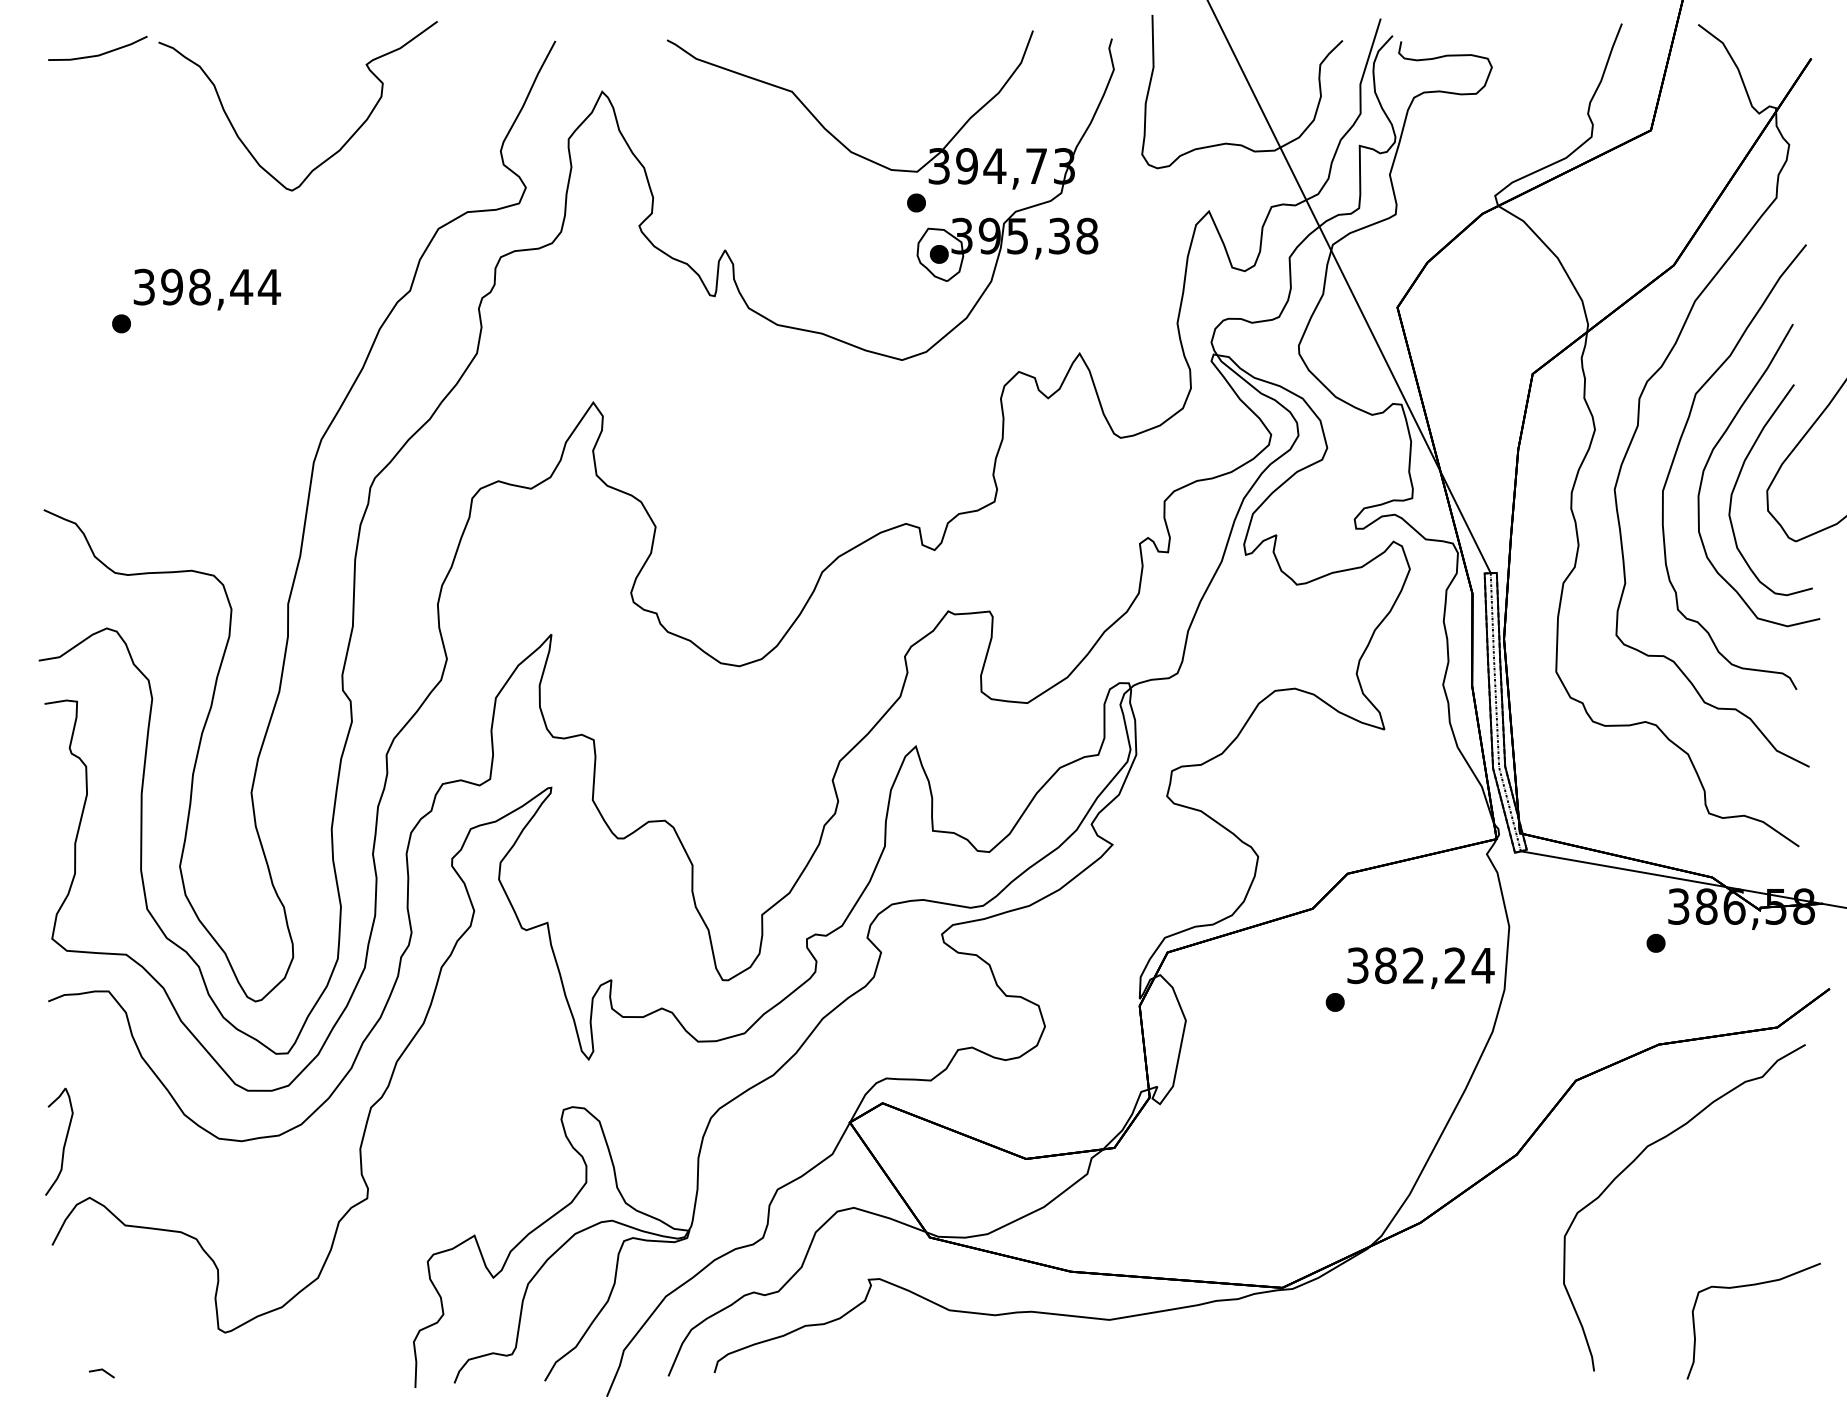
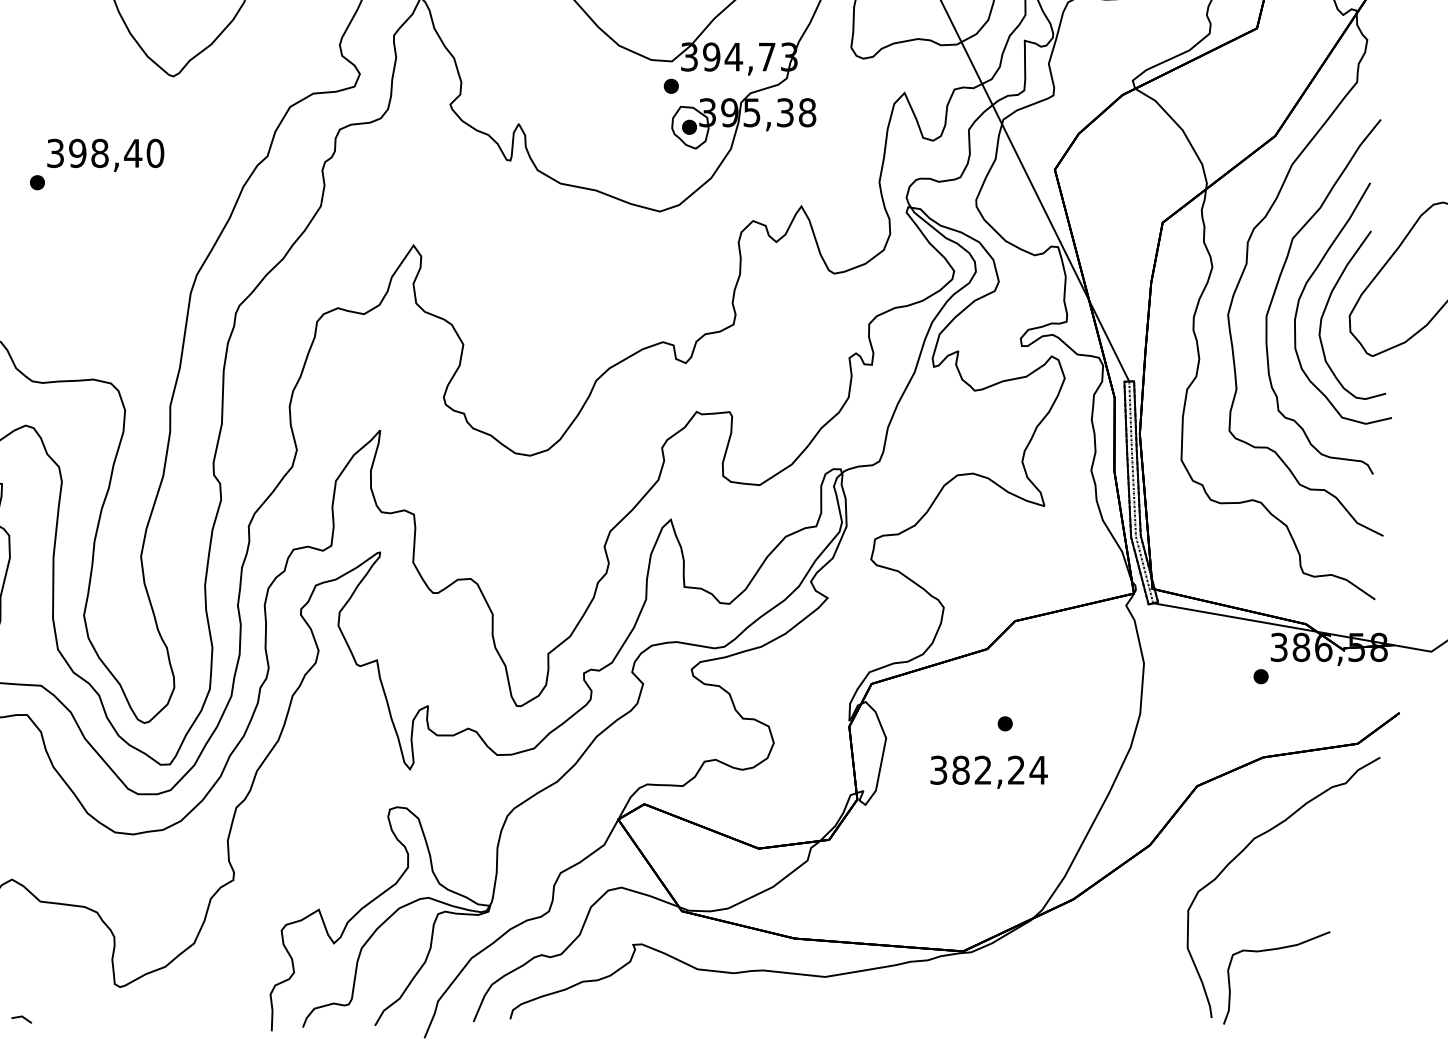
text: (269, 286) -> (155, 152), 398,44 -> 398,40
text: (1420, 968) -> (988, 772), moved
curve: (1749, 1286) -> (1273, 950), moved

